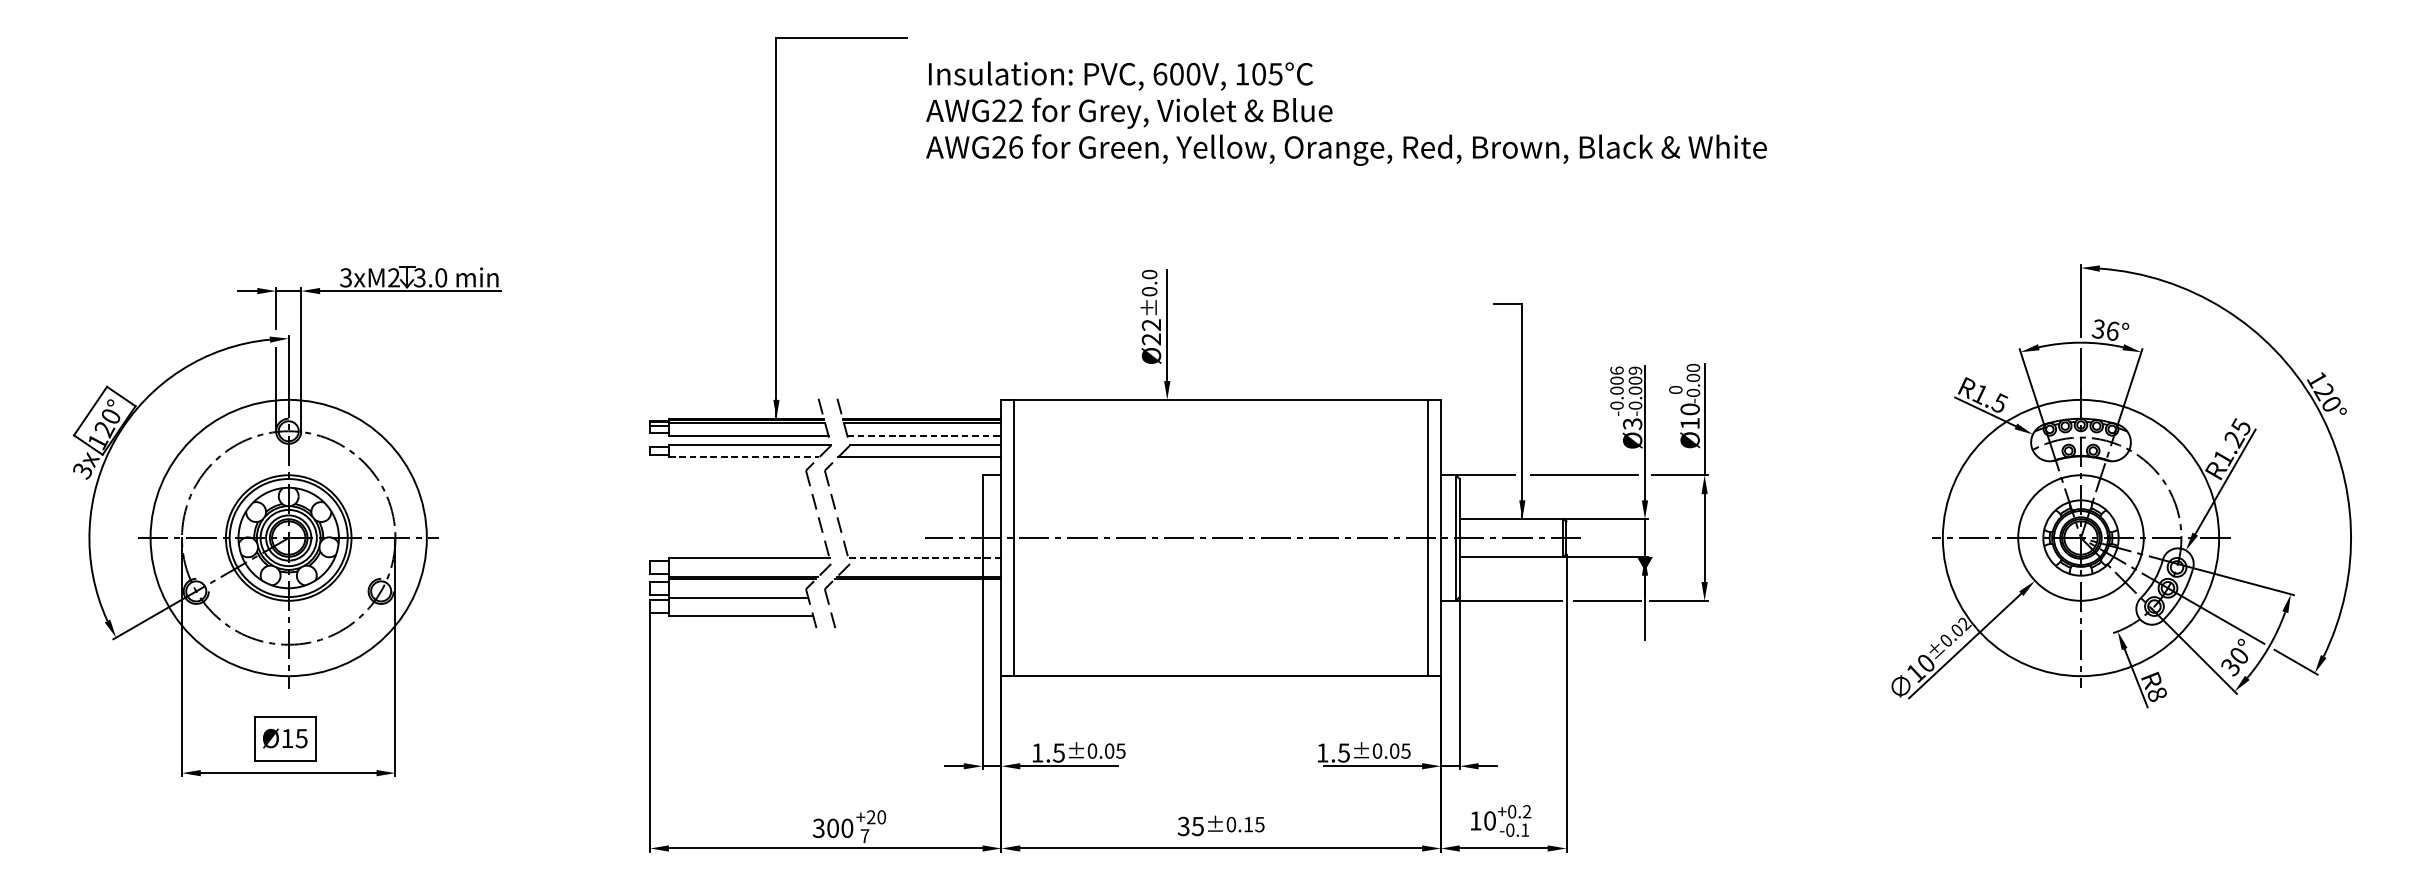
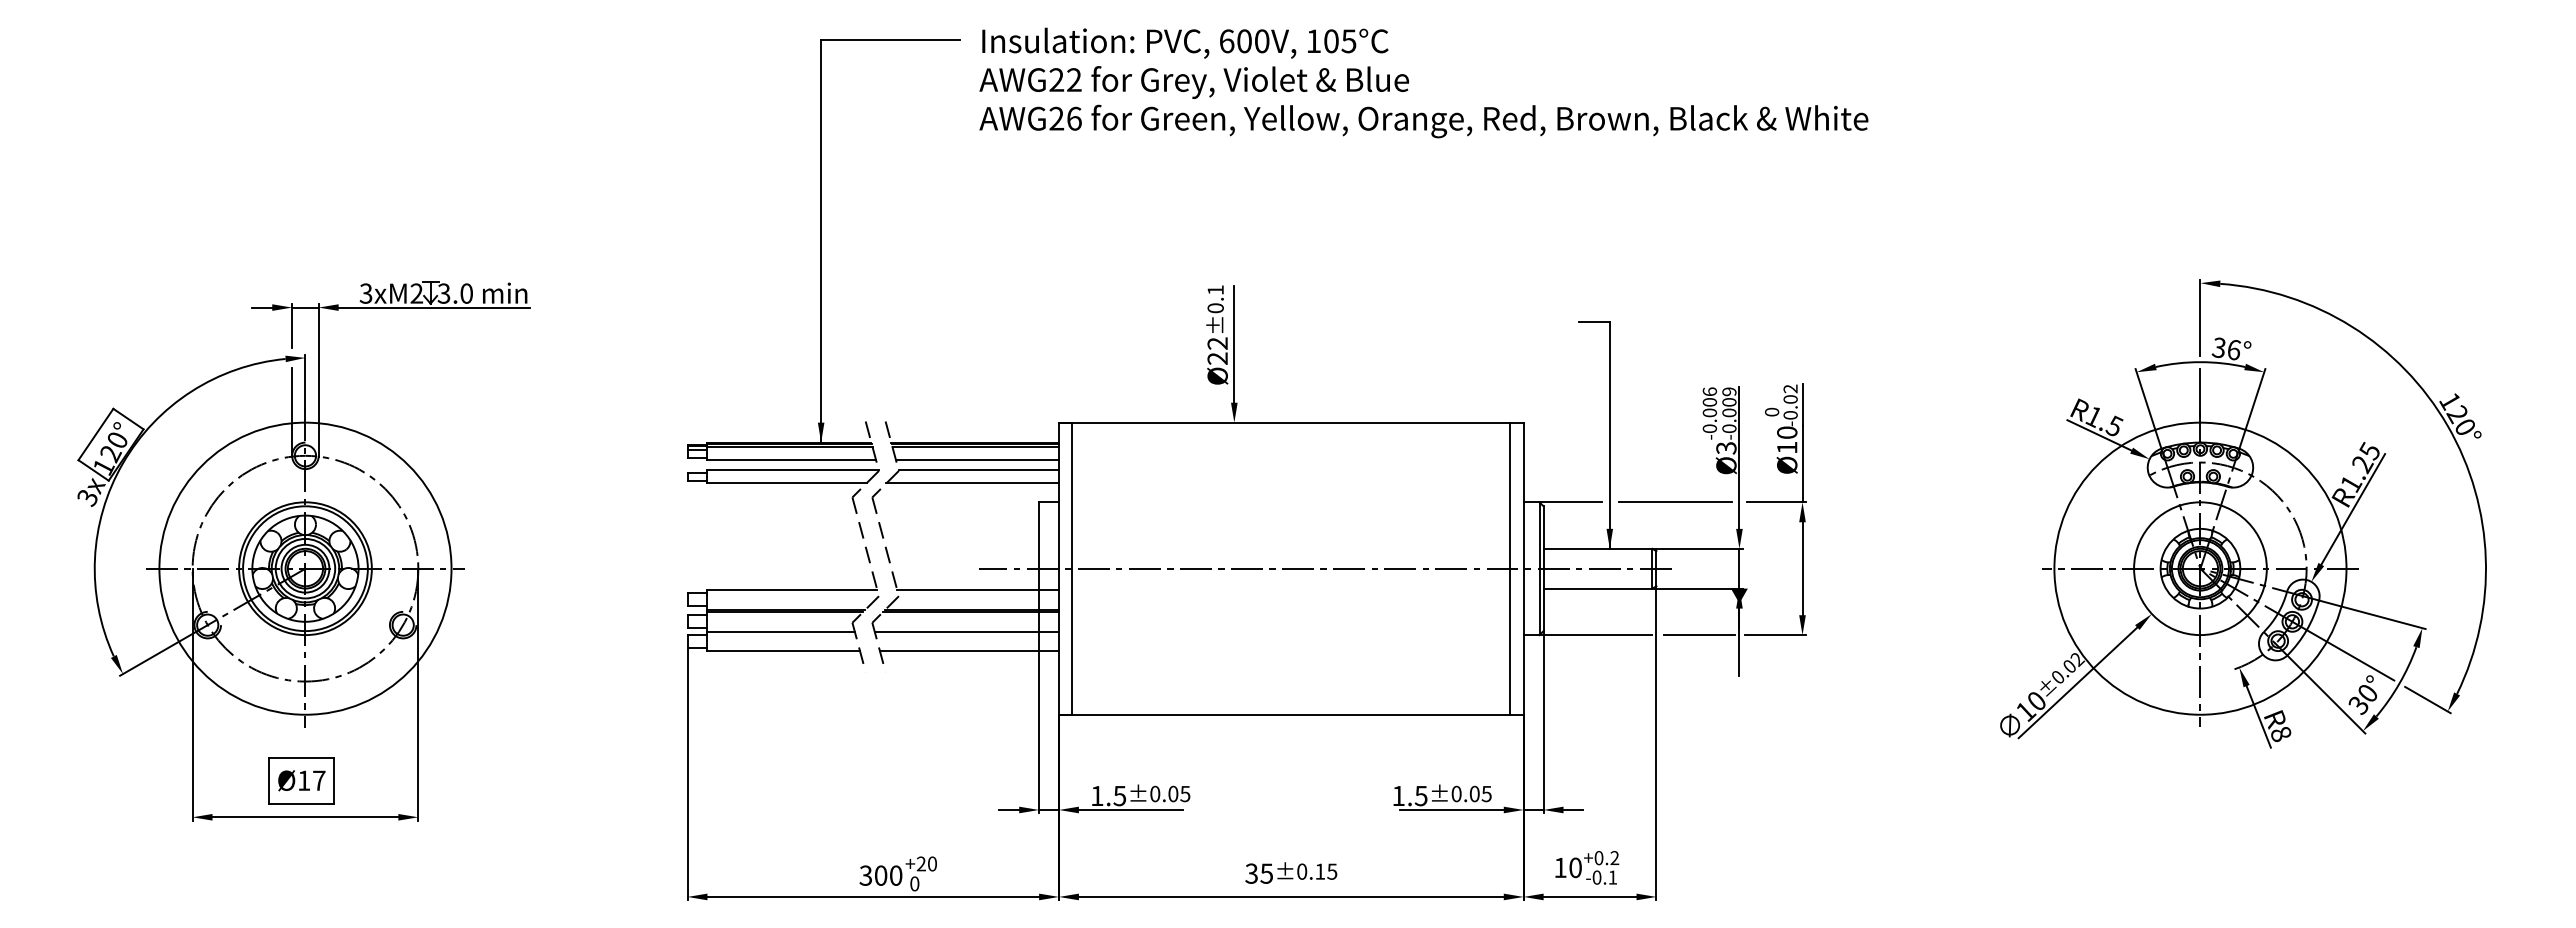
text: (1346, 113) -> (1423, 82), moved
text: (1149, 273) -> (1215, 289), ±0.0 -> ±0.1
text: (1693, 367) -> (1790, 388), -0.00 -> -0.02
line: (925, 435) -> (978, 460), dashed -> solid
line: (743, 457) -> (786, 483), dashed -> solid
line: (925, 557) -> (978, 589), dashed -> solid
line: (913, 597) -> (966, 631), added
line: (915, 616) -> (968, 651), added
text: (301, 738) -> (318, 780), Ø15 -> Ø17
text: (864, 835) -> (914, 883), 7 -> 0

